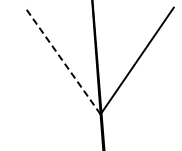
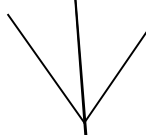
line: (62, 60) -> (46, 68), dashed -> solid

